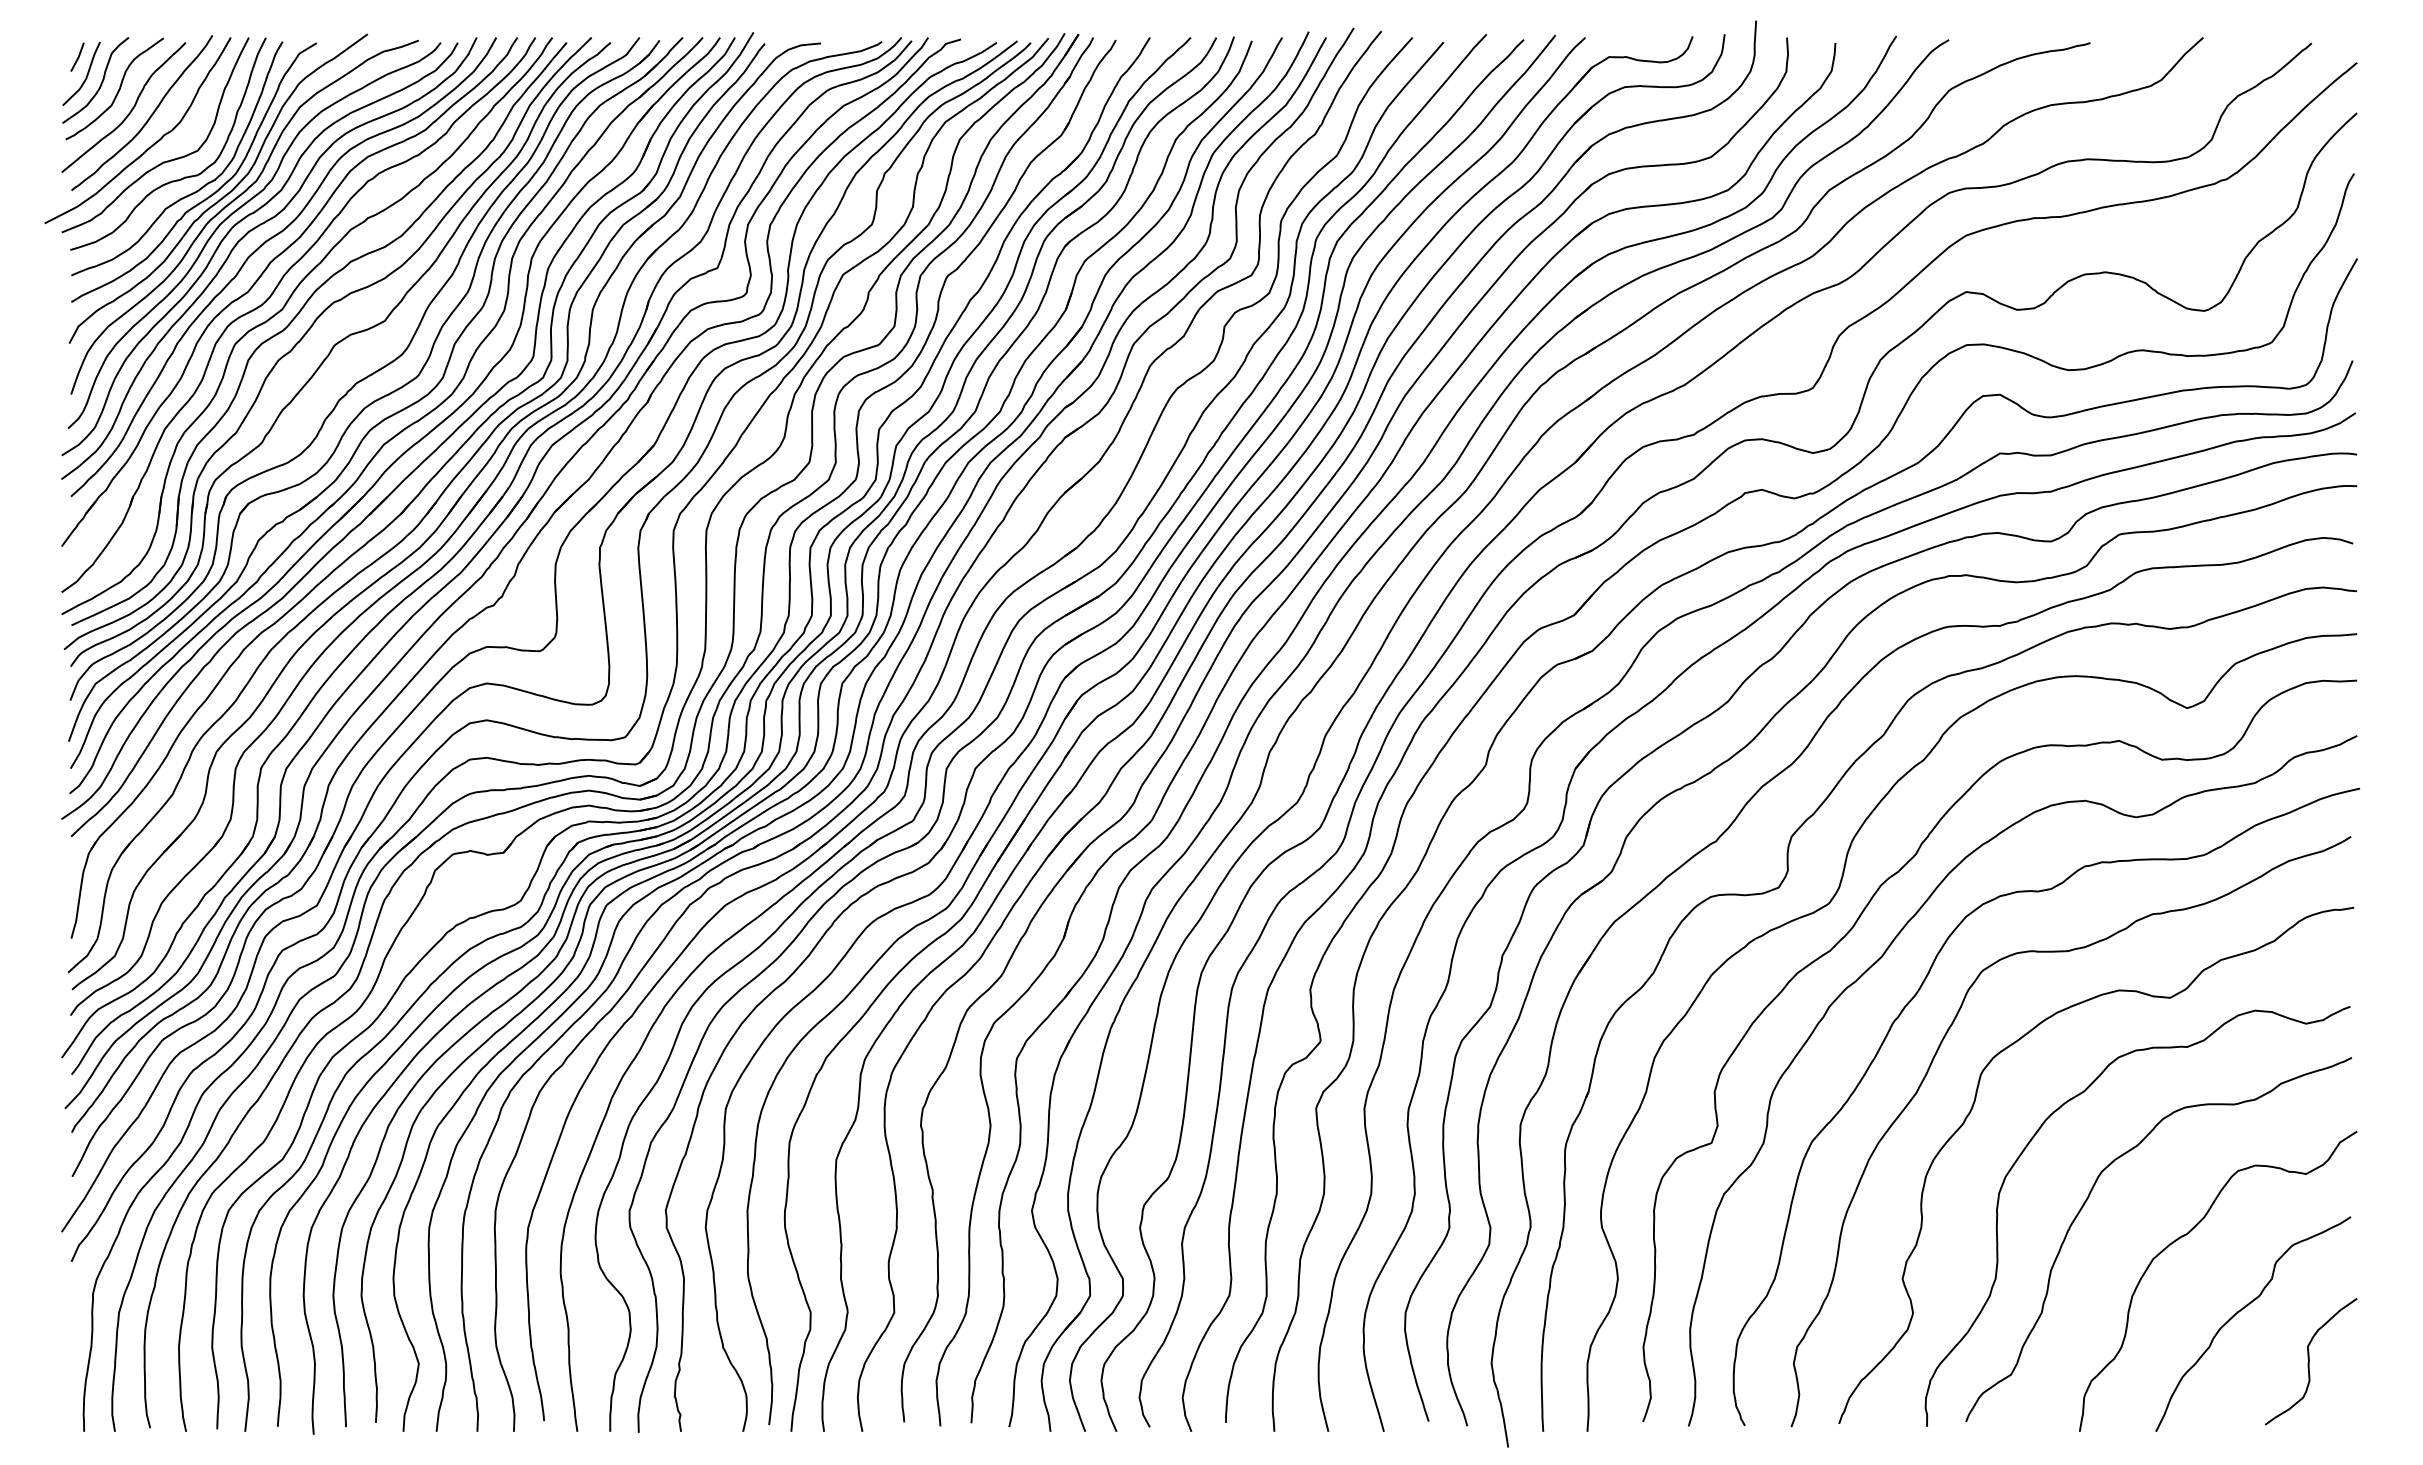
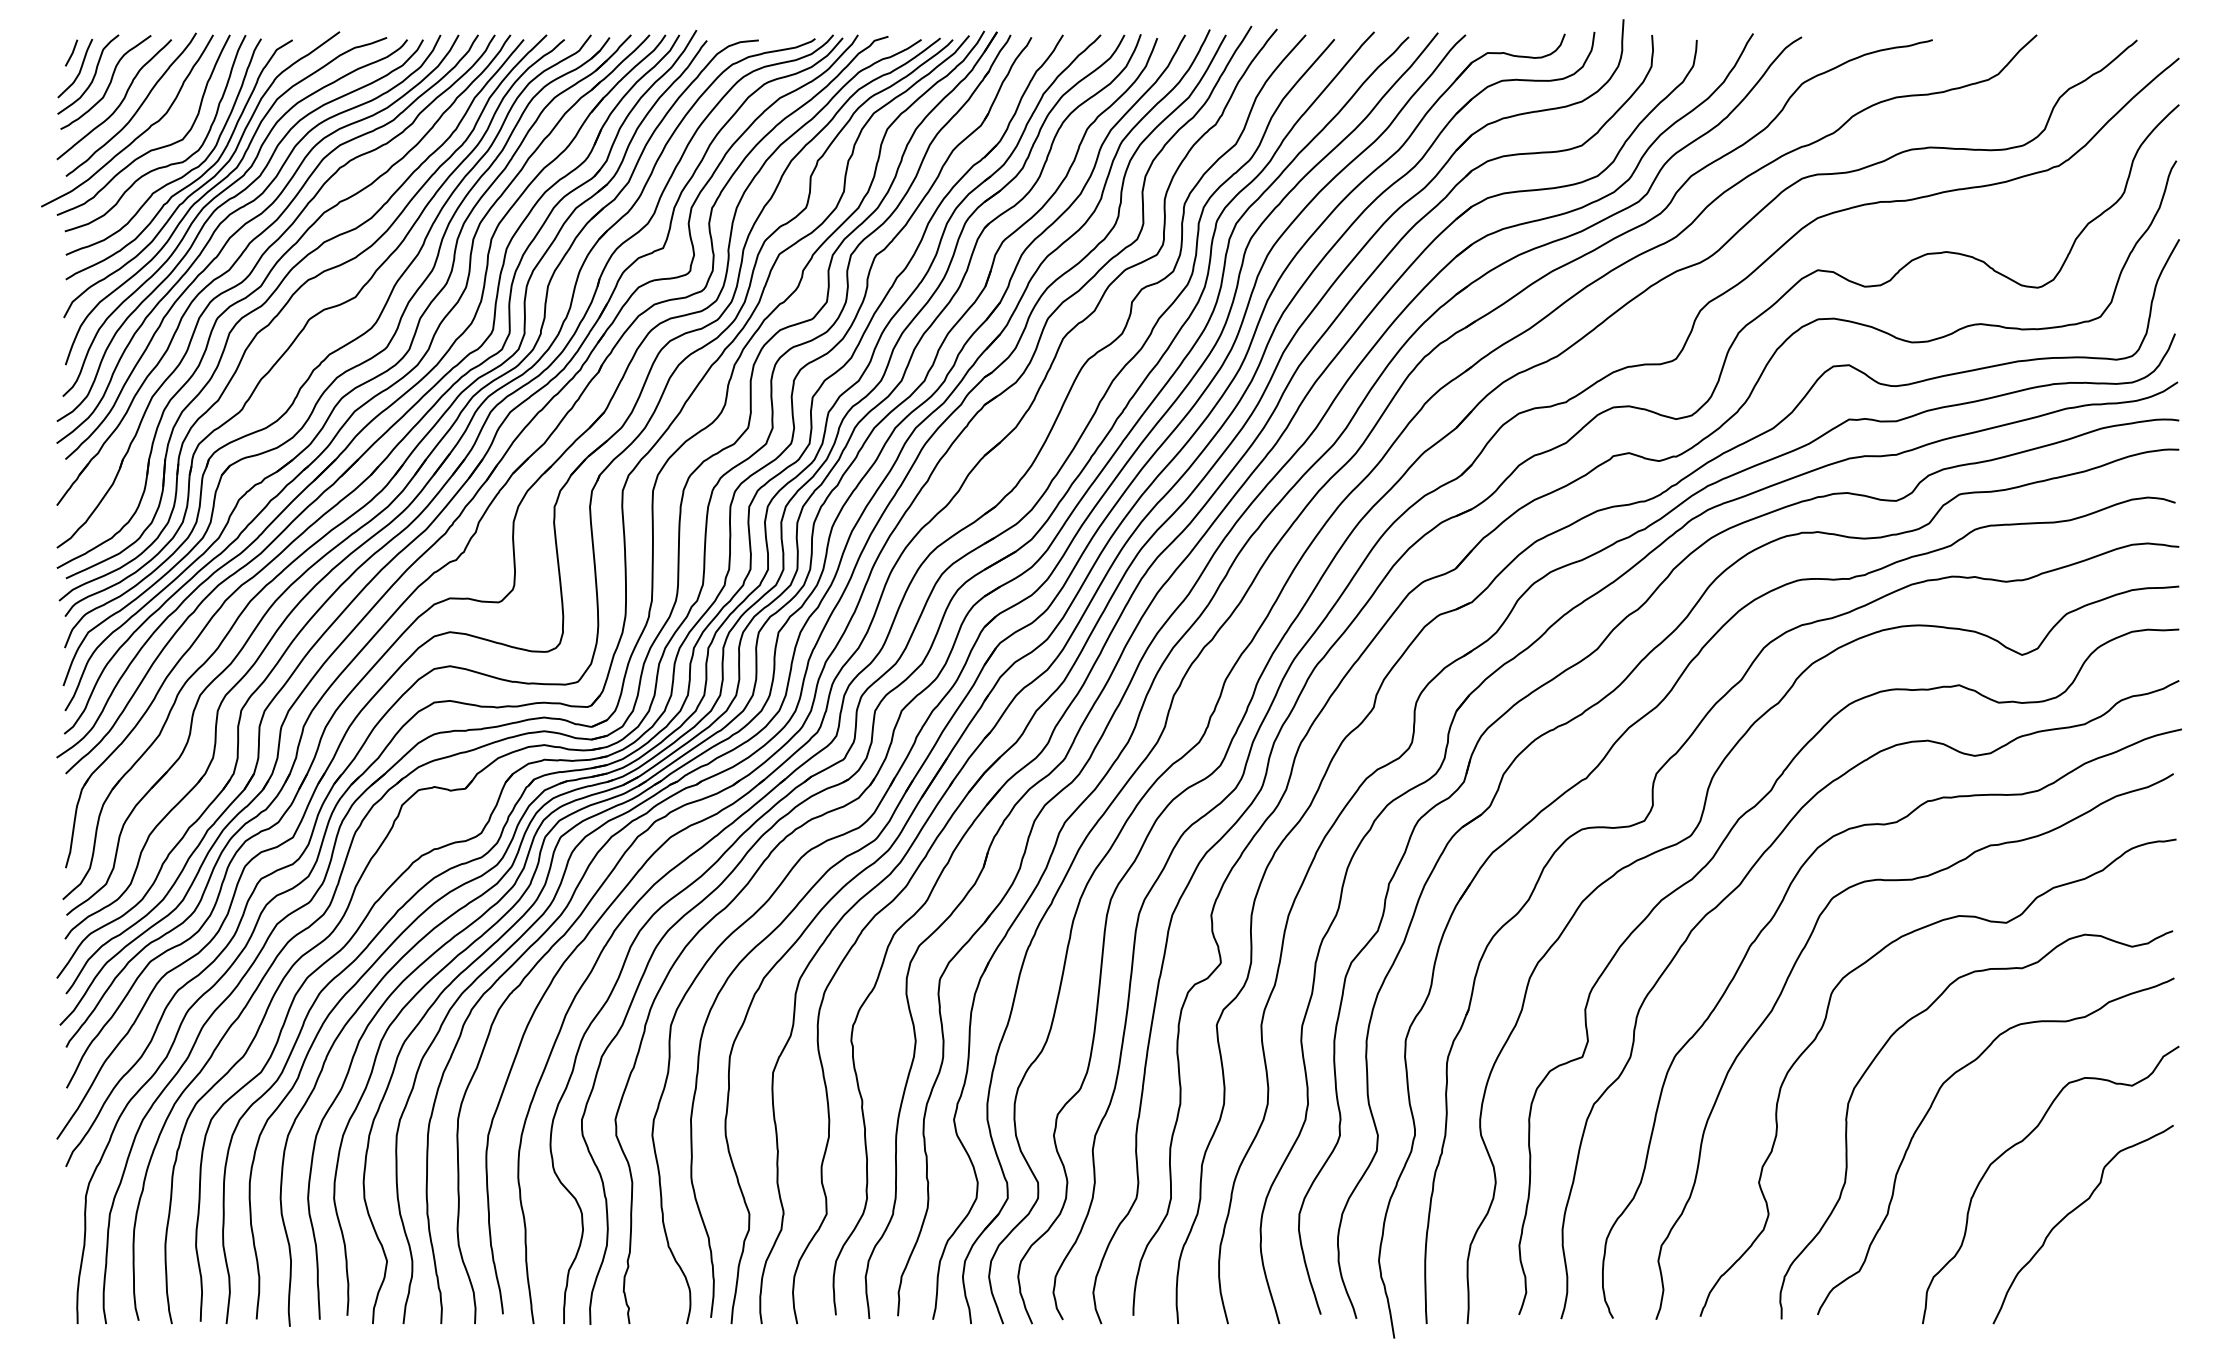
curve: (2309, 1361) -> (2135, 1259), removed

